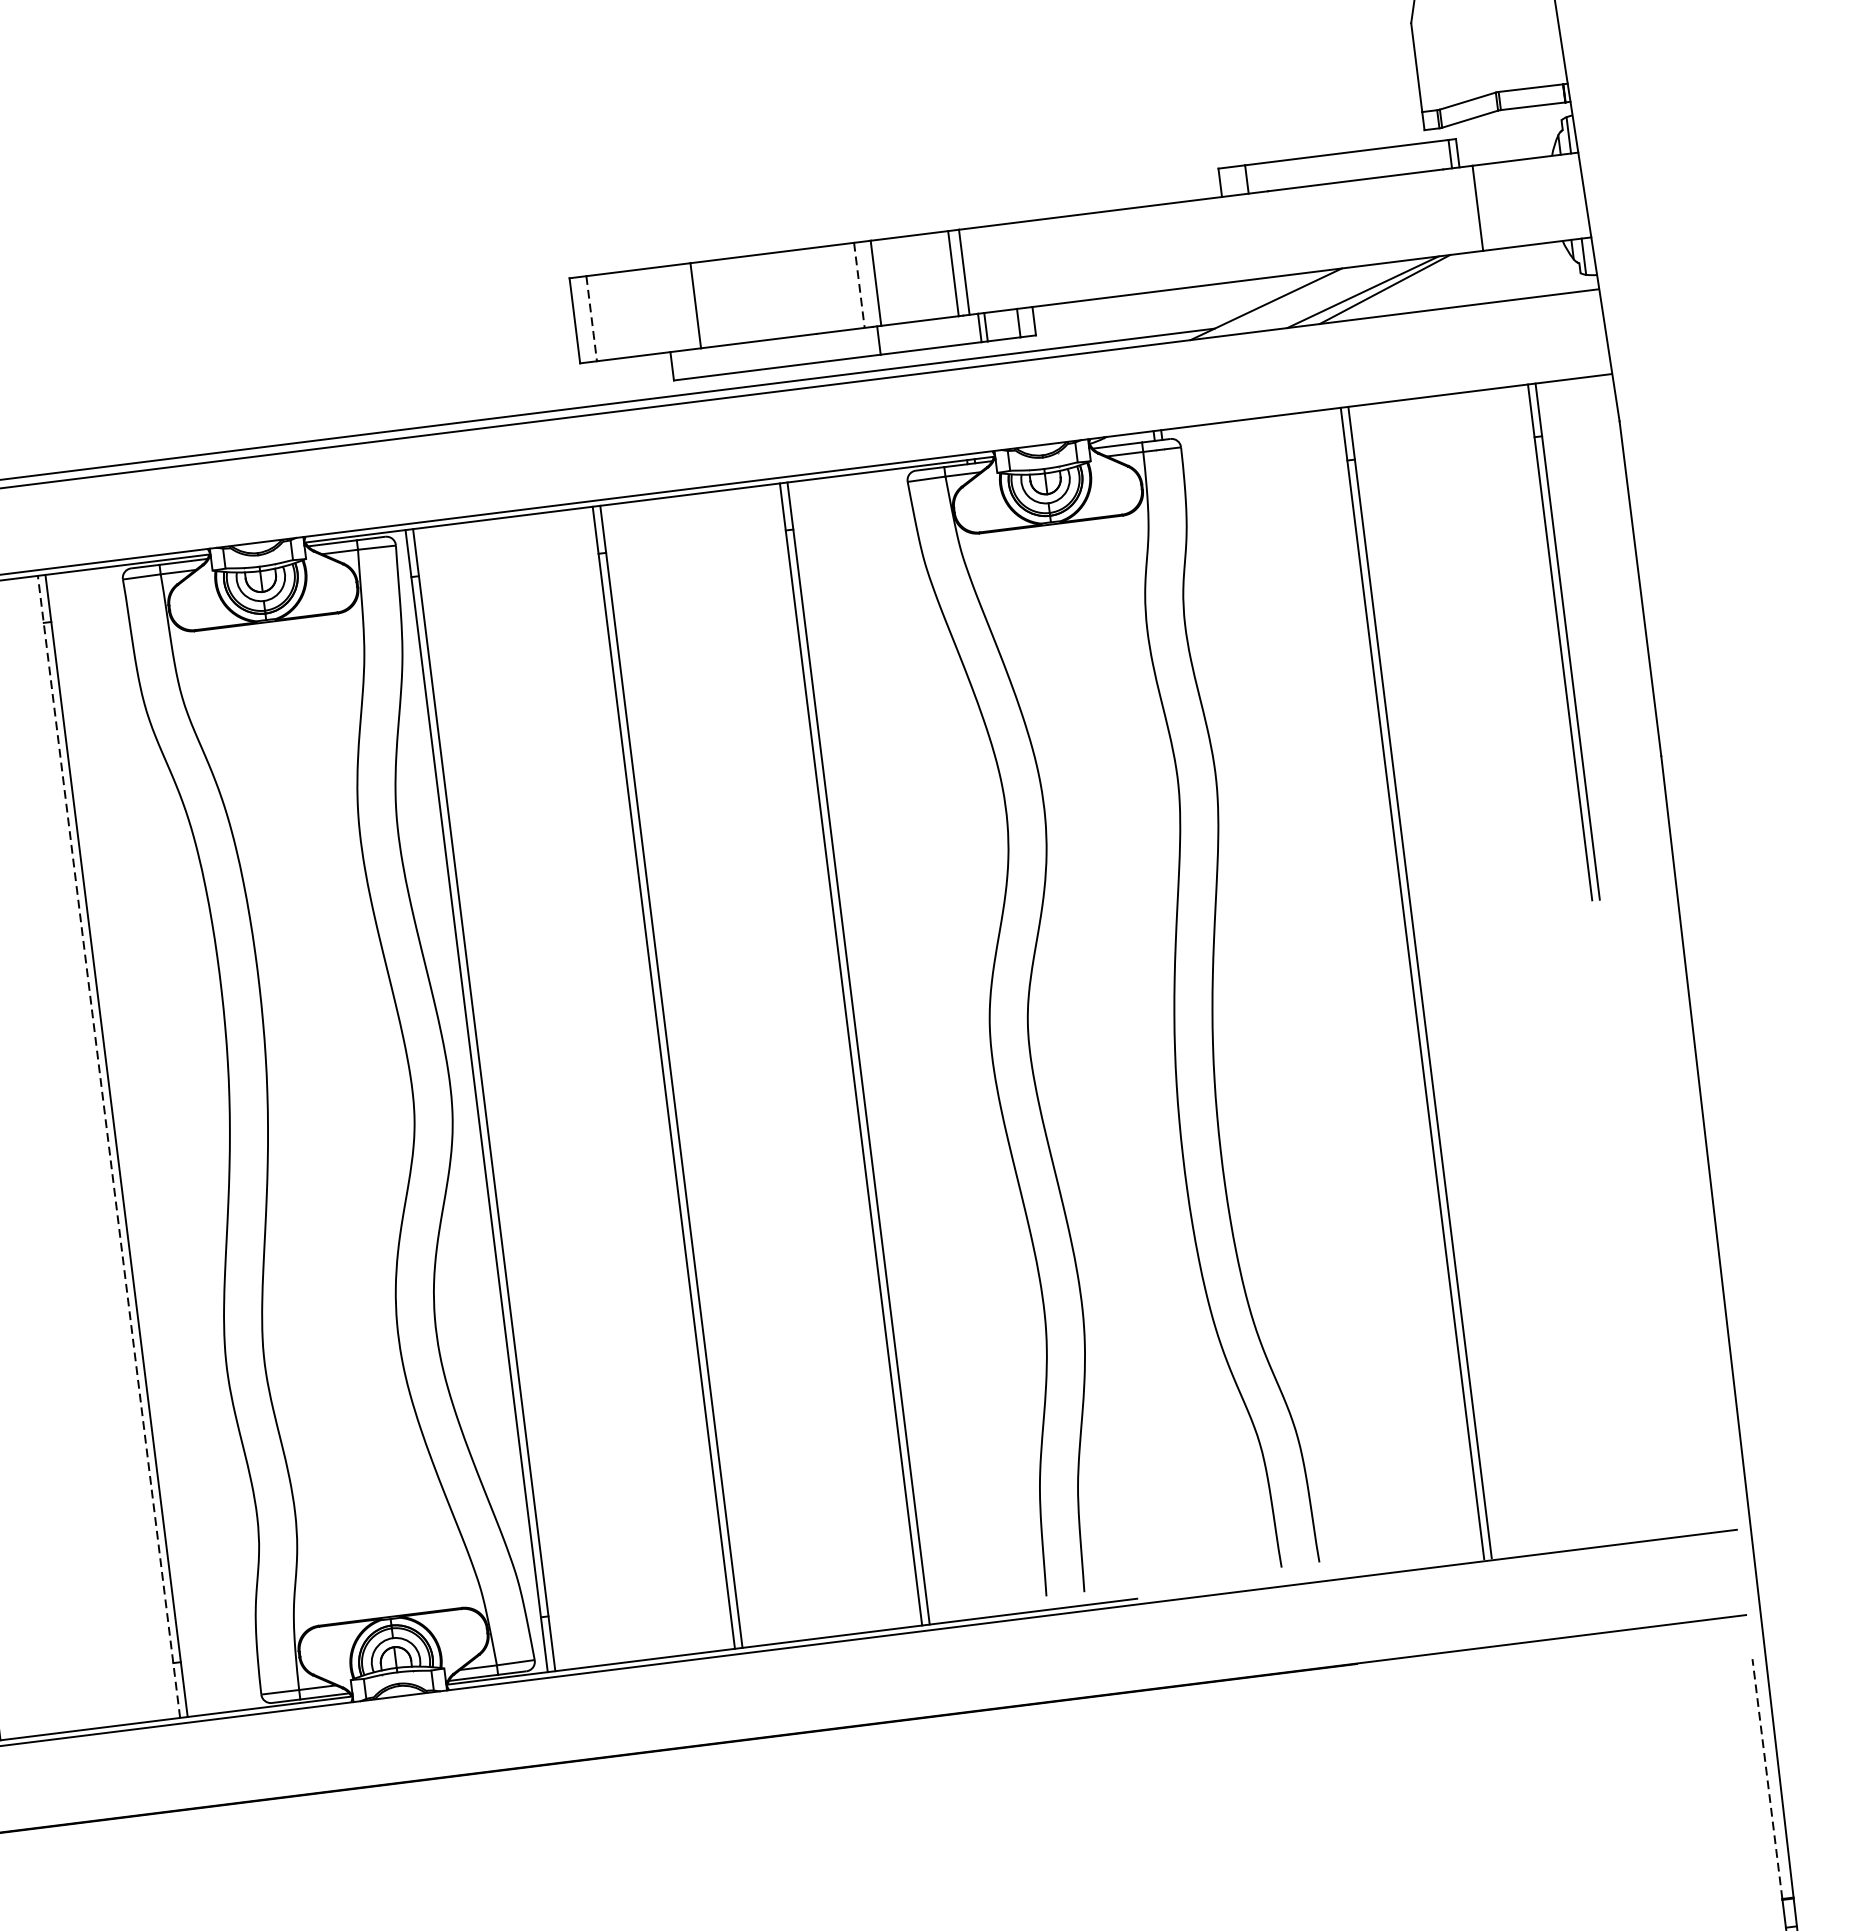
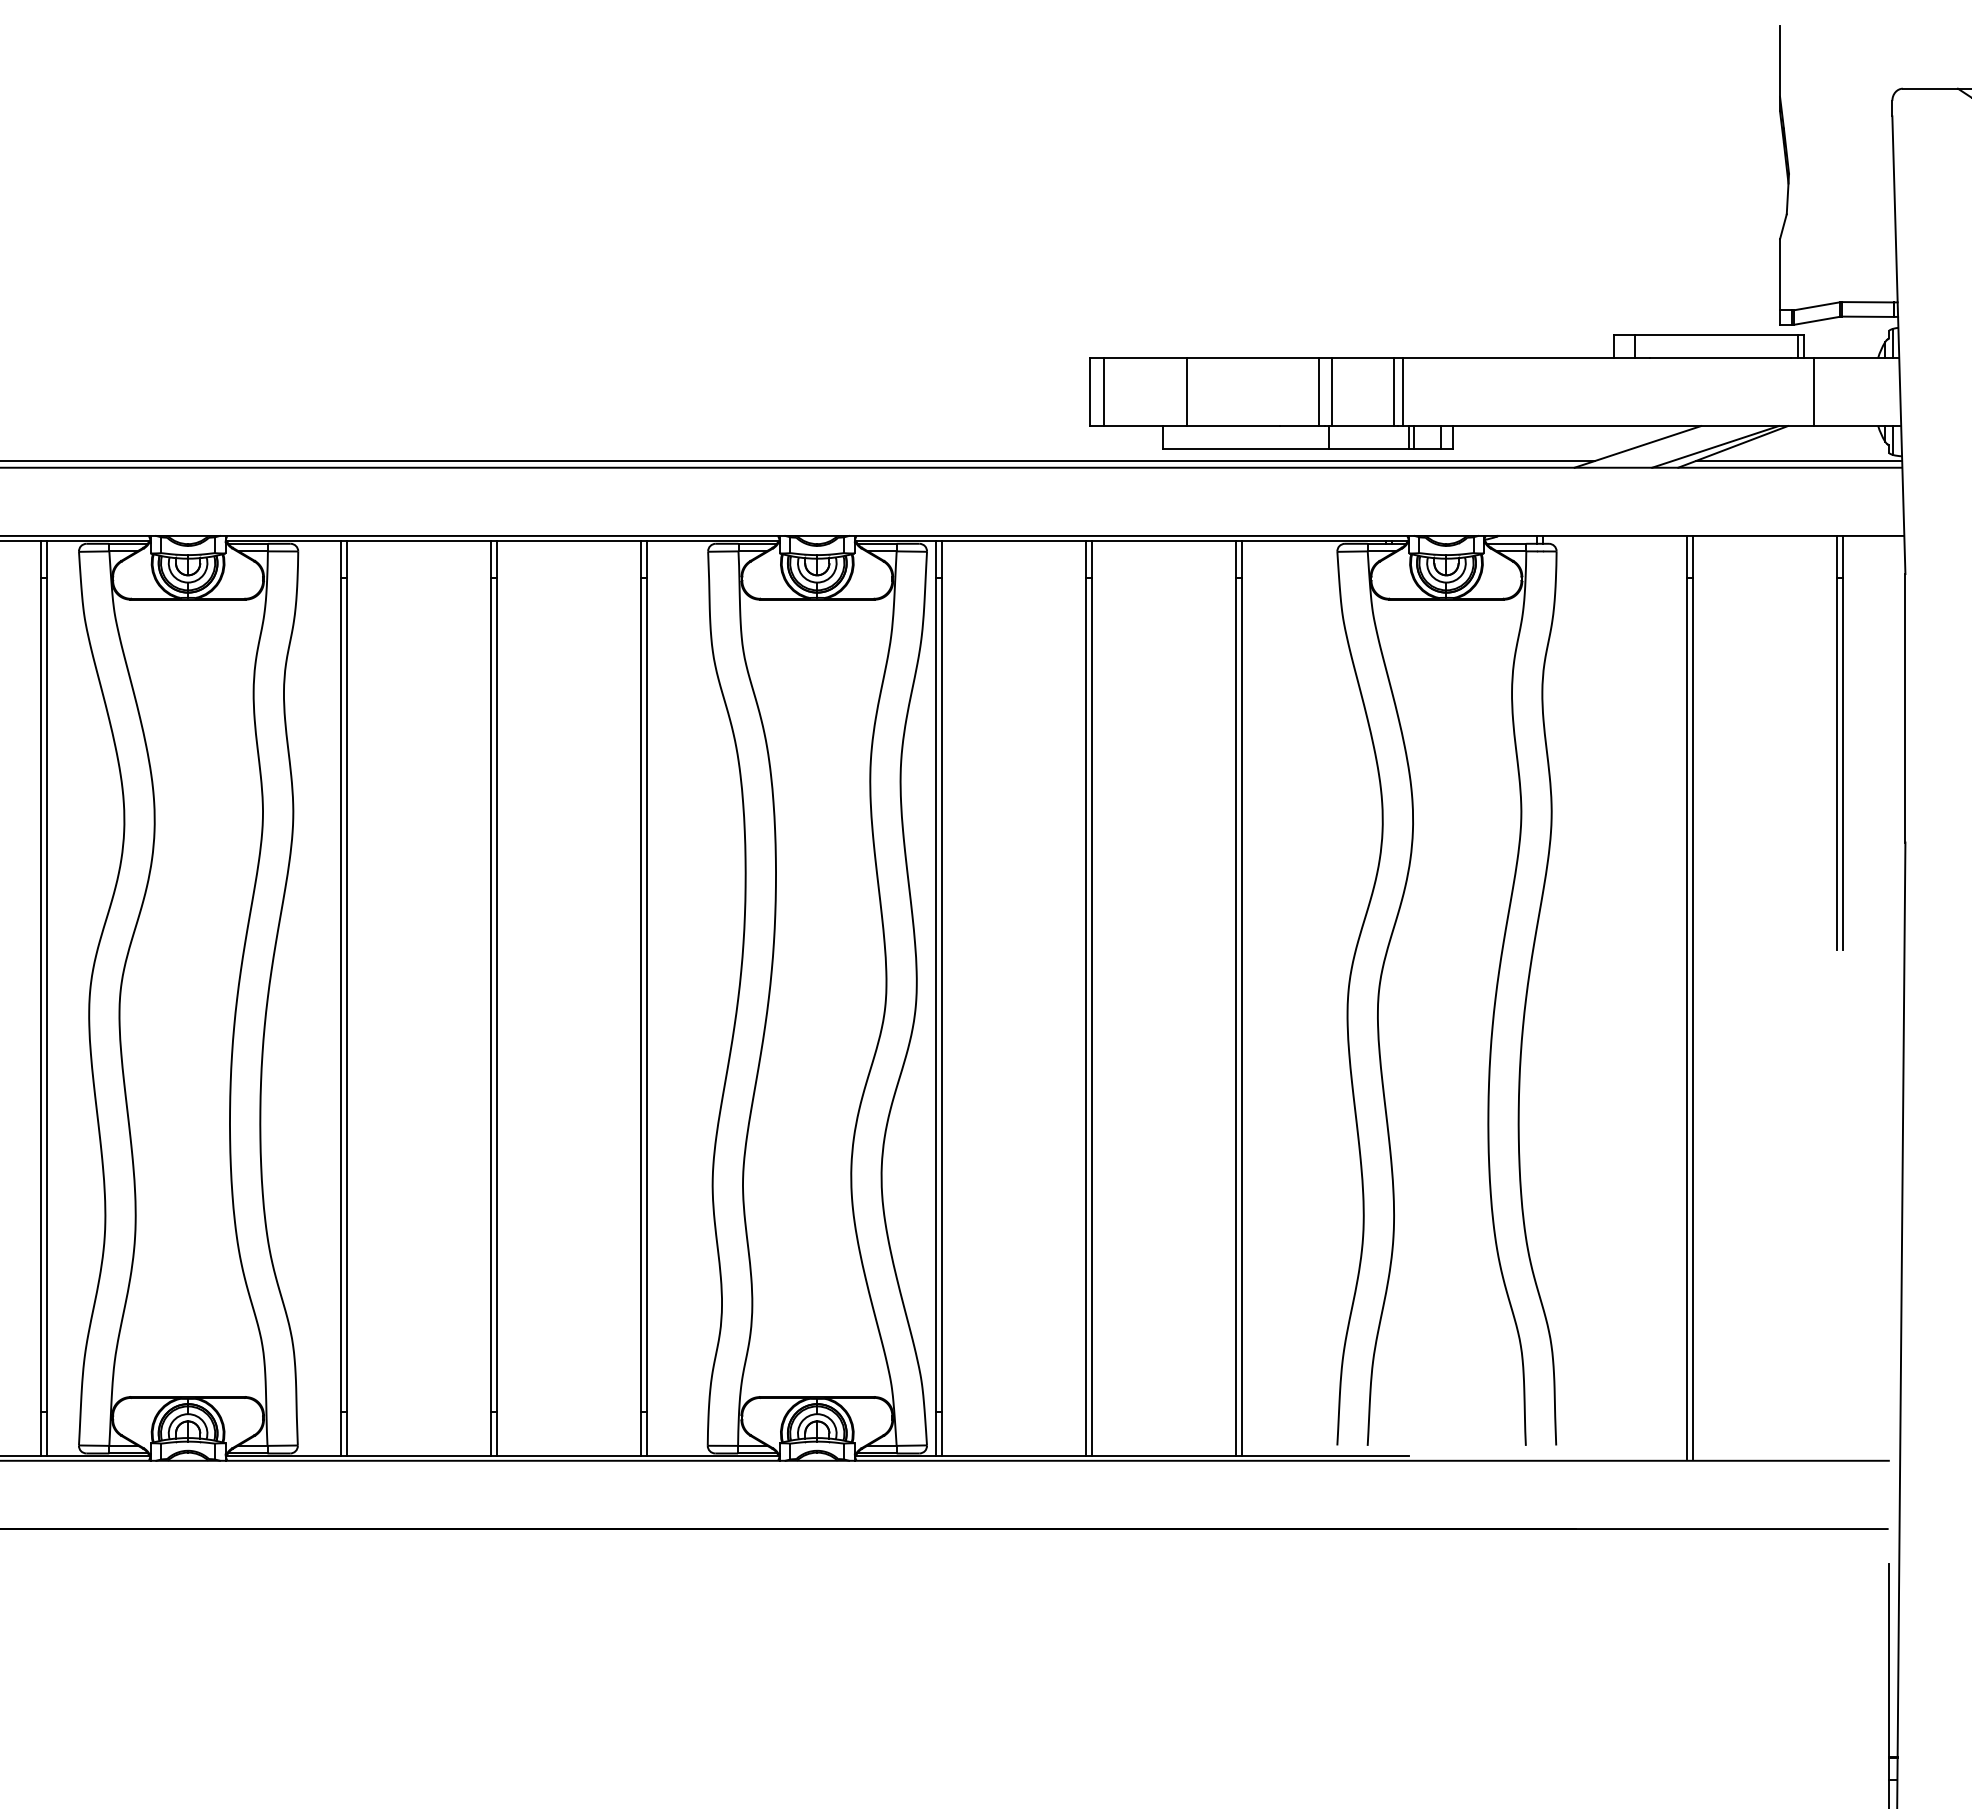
line: (859, 286) -> (1318, 392), dashed -> solid
line: (1468, 297) -> (1798, 461), added
line: (591, 319) -> (1103, 392), dashed -> solid
line: (109, 1147) -> (641, 998), dashed -> solid
line: (1767, 1778) -> (1888, 1660), dashed -> solid

